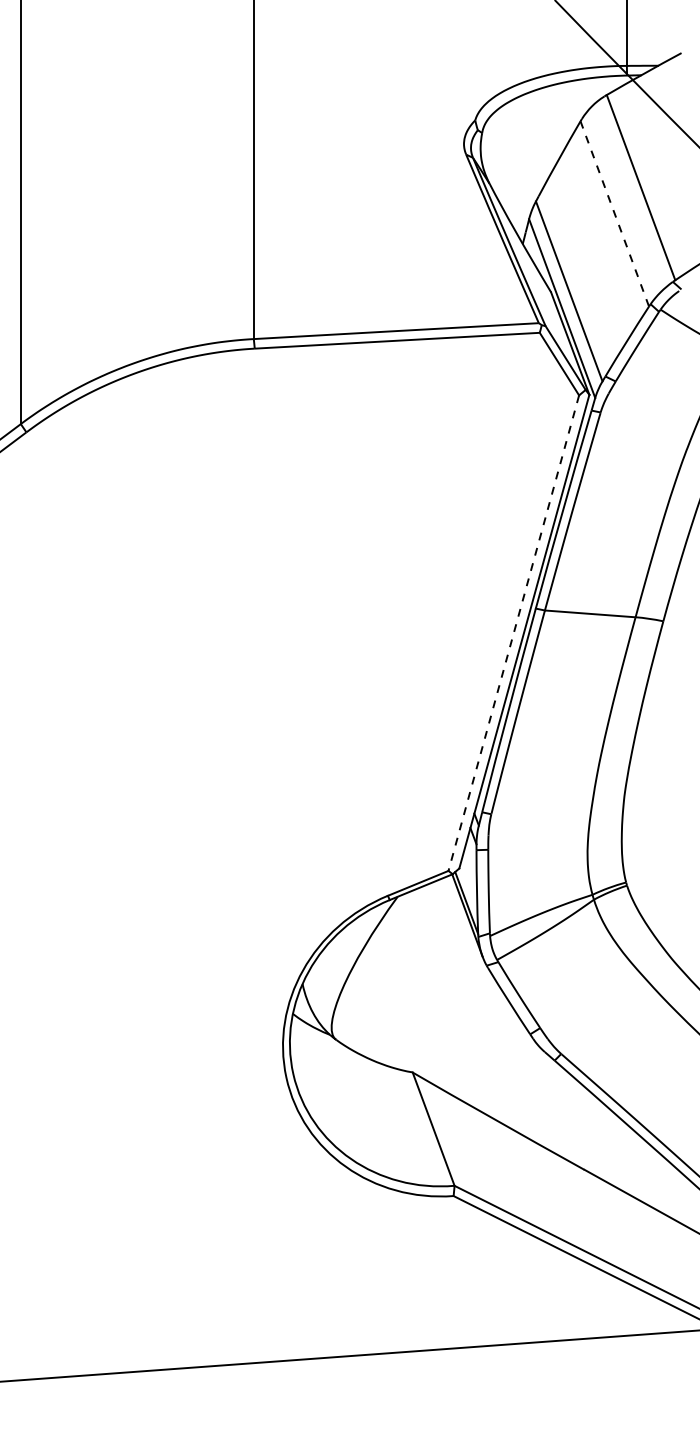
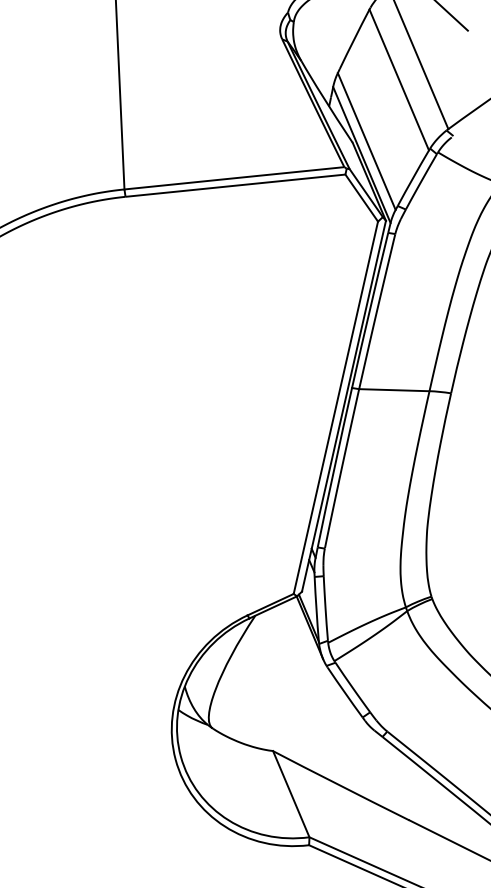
line: (614, 213) -> (399, 79), dashed -> solid
line: (513, 633) -> (335, 408), dashed -> solid

